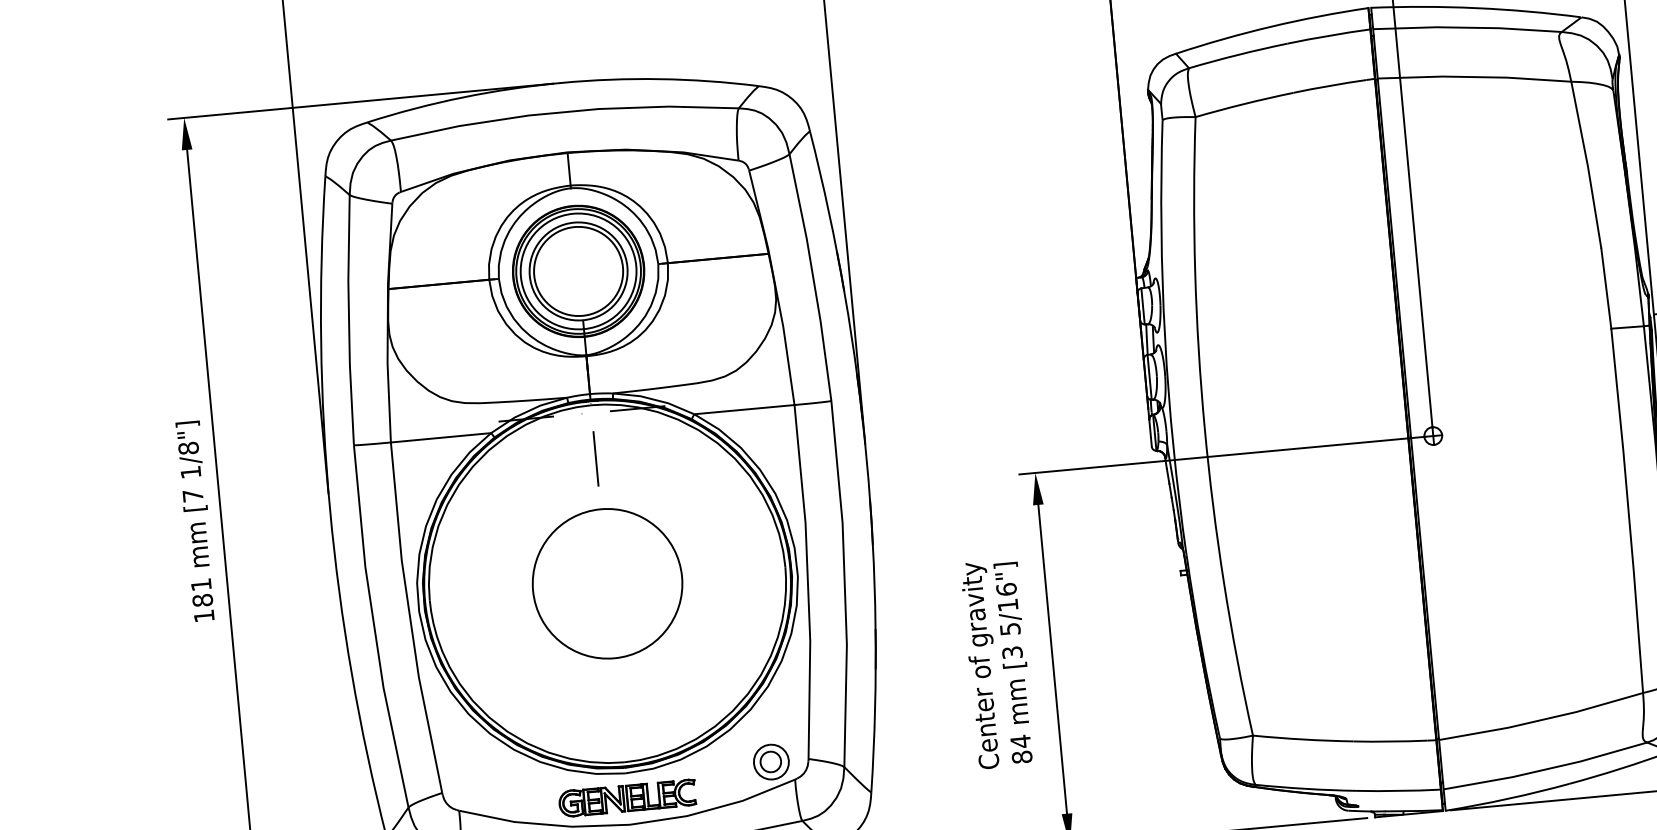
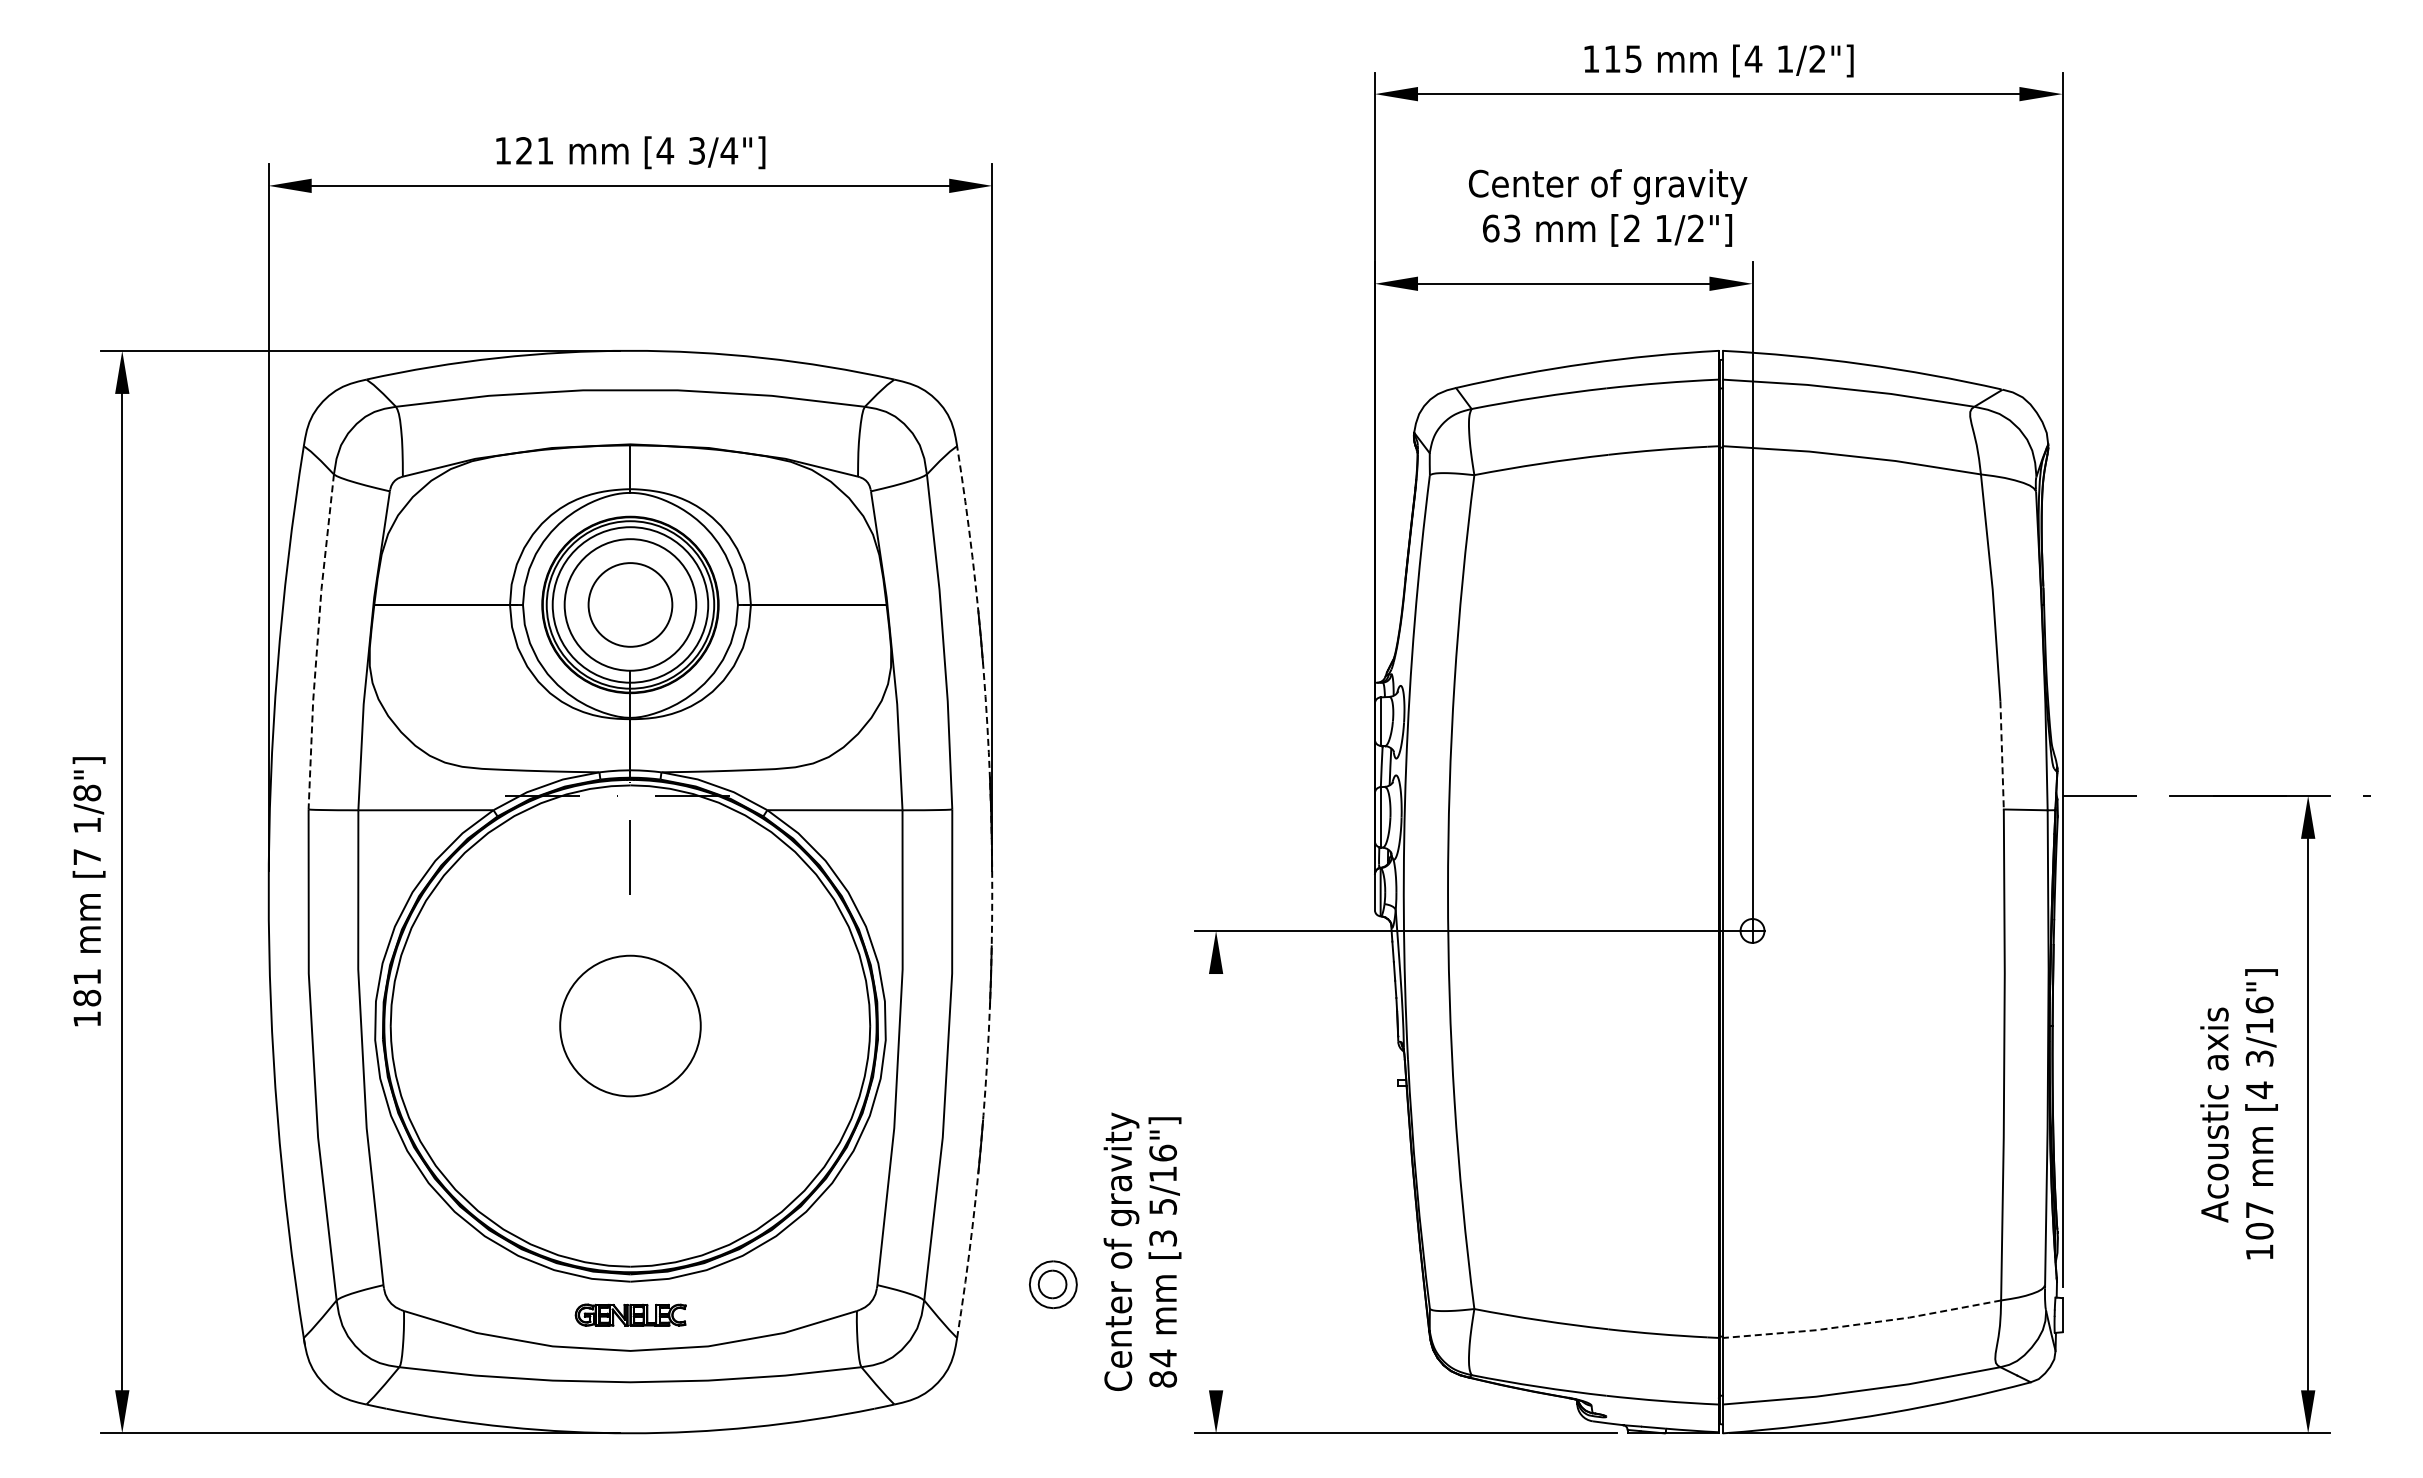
circle: (578, 271) -> (630, 604), size x0.7
line: (1606, 288) -> (2002, 755), solid -> dashed
line: (348, 320) -> (317, 641), solid -> dashed
arc: (866, 459) -> (992, 892), solid -> dashed
circle: (607, 583) -> (630, 1025), size x0.7
line: (1053, 659) -> (1216, 1182), removed
text: (998, 663) -> (1142, 1251), moved
line: (1541, 720) -> (1861, 1324), solid -> dashed
part: (771, 761) -> (1053, 1284), moved
part: (627, 797) -> (630, 1314), size x0.6

